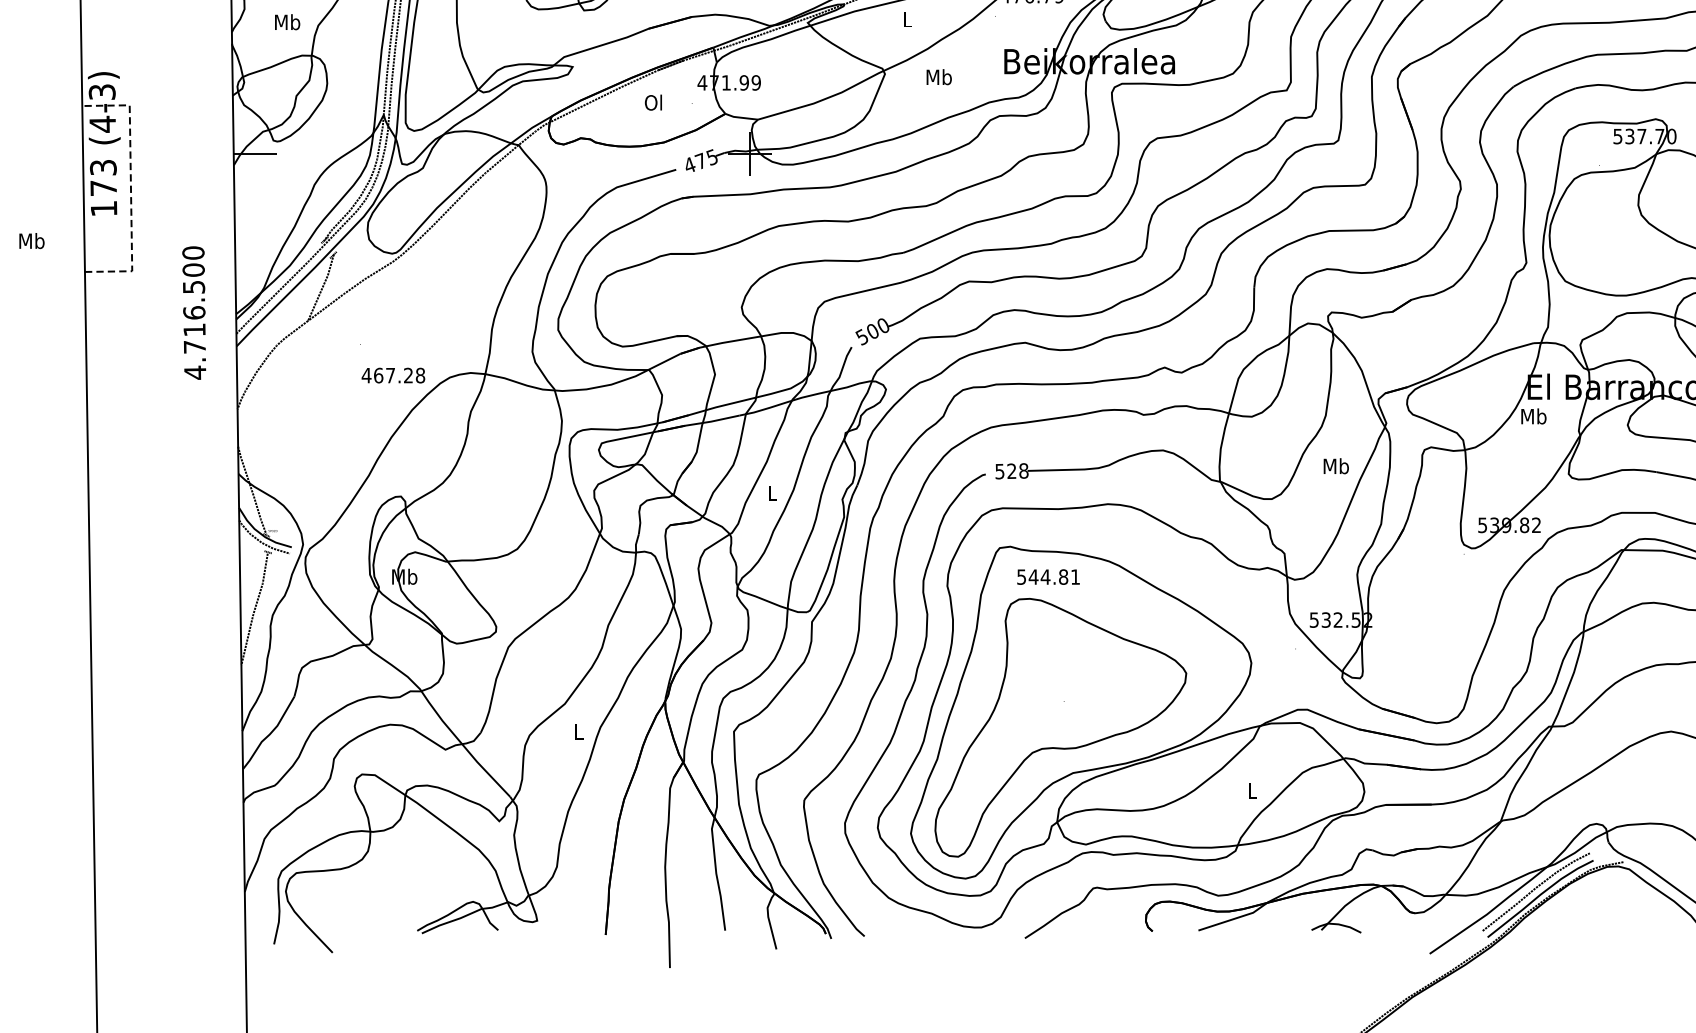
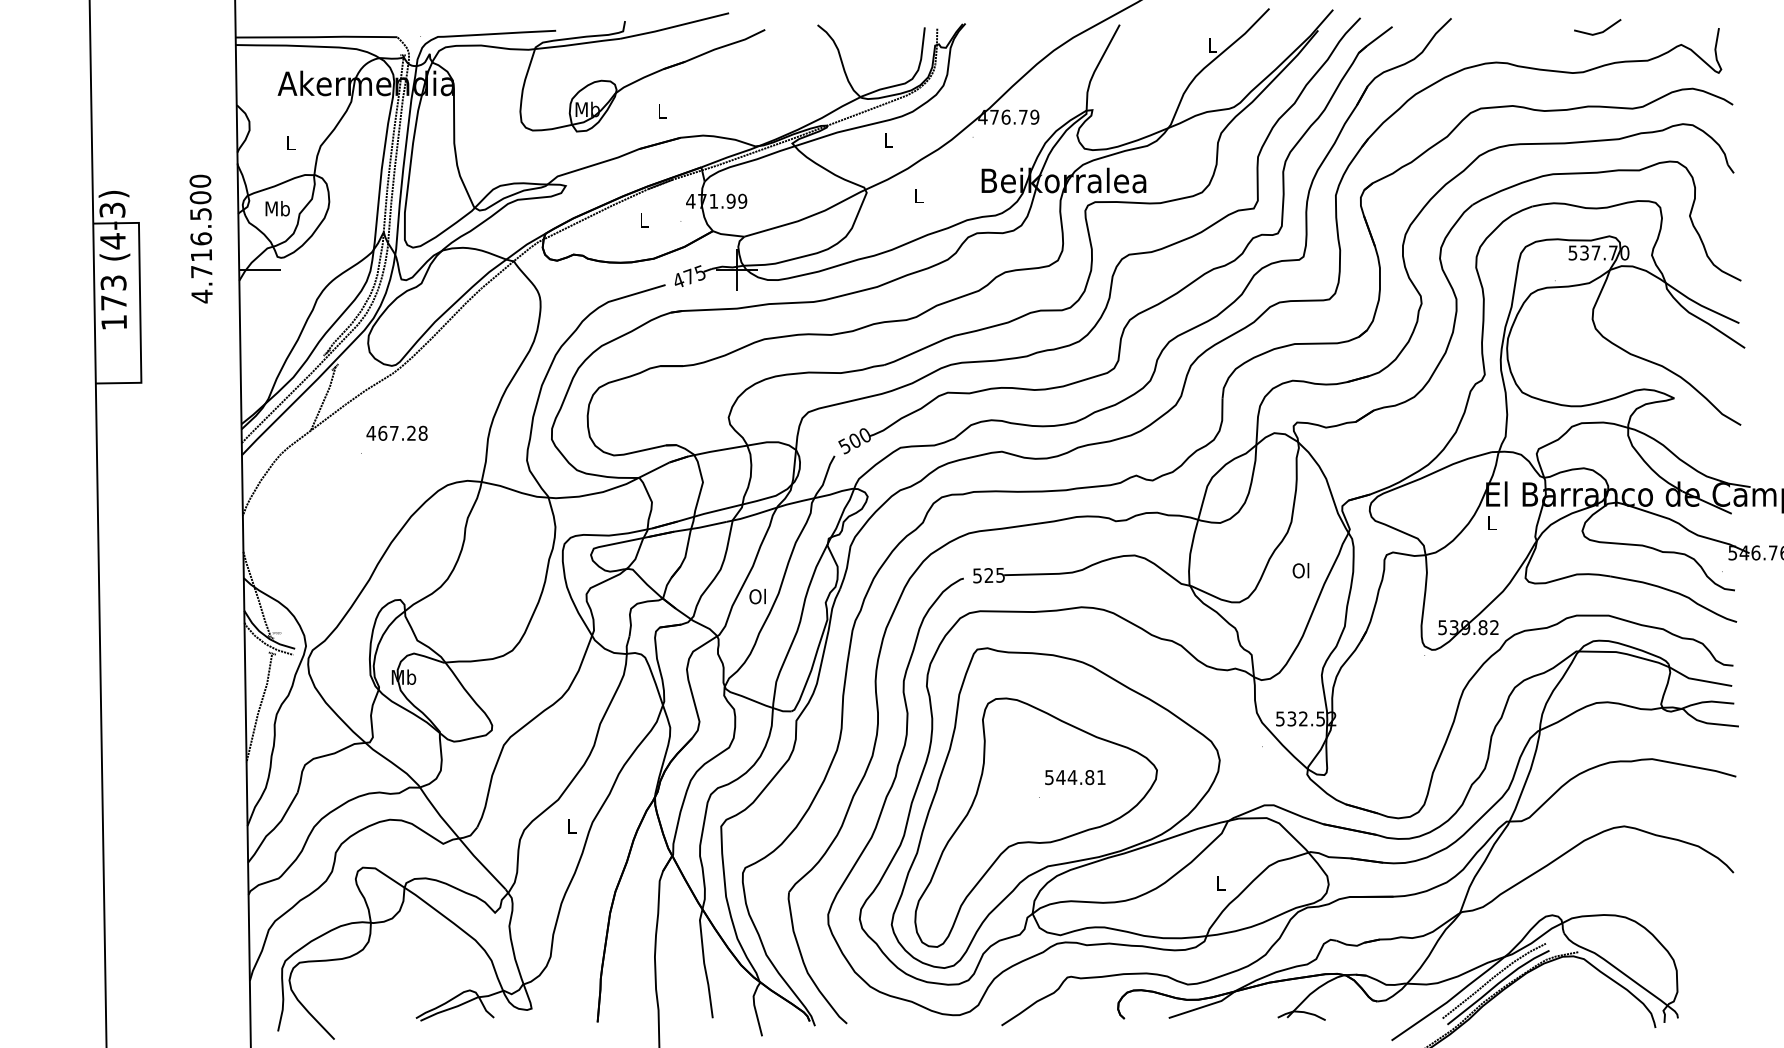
text: (288, 21) -> (291, 142), Mb -> L
text: (938, 76) -> (918, 195), Mb -> L
text: (653, 102) -> (643, 220), Ol -> L
line: (131, 187) -> (140, 302), dashed -> solid
text: (31, 240) -> (277, 208), moved
text: (193, 312) -> (200, 238), moved
text: (392, 374) -> (396, 432), moved
text: (1533, 416) -> (1491, 522), Mb -> L
text: (1336, 466) -> (1301, 570), Mb -> Ol
text: (1023, 470) -> (1000, 574), 528 -> 525
text: (771, 493) -> (757, 596), L -> Ol
text: (1048, 577) -> (1075, 777), moved

